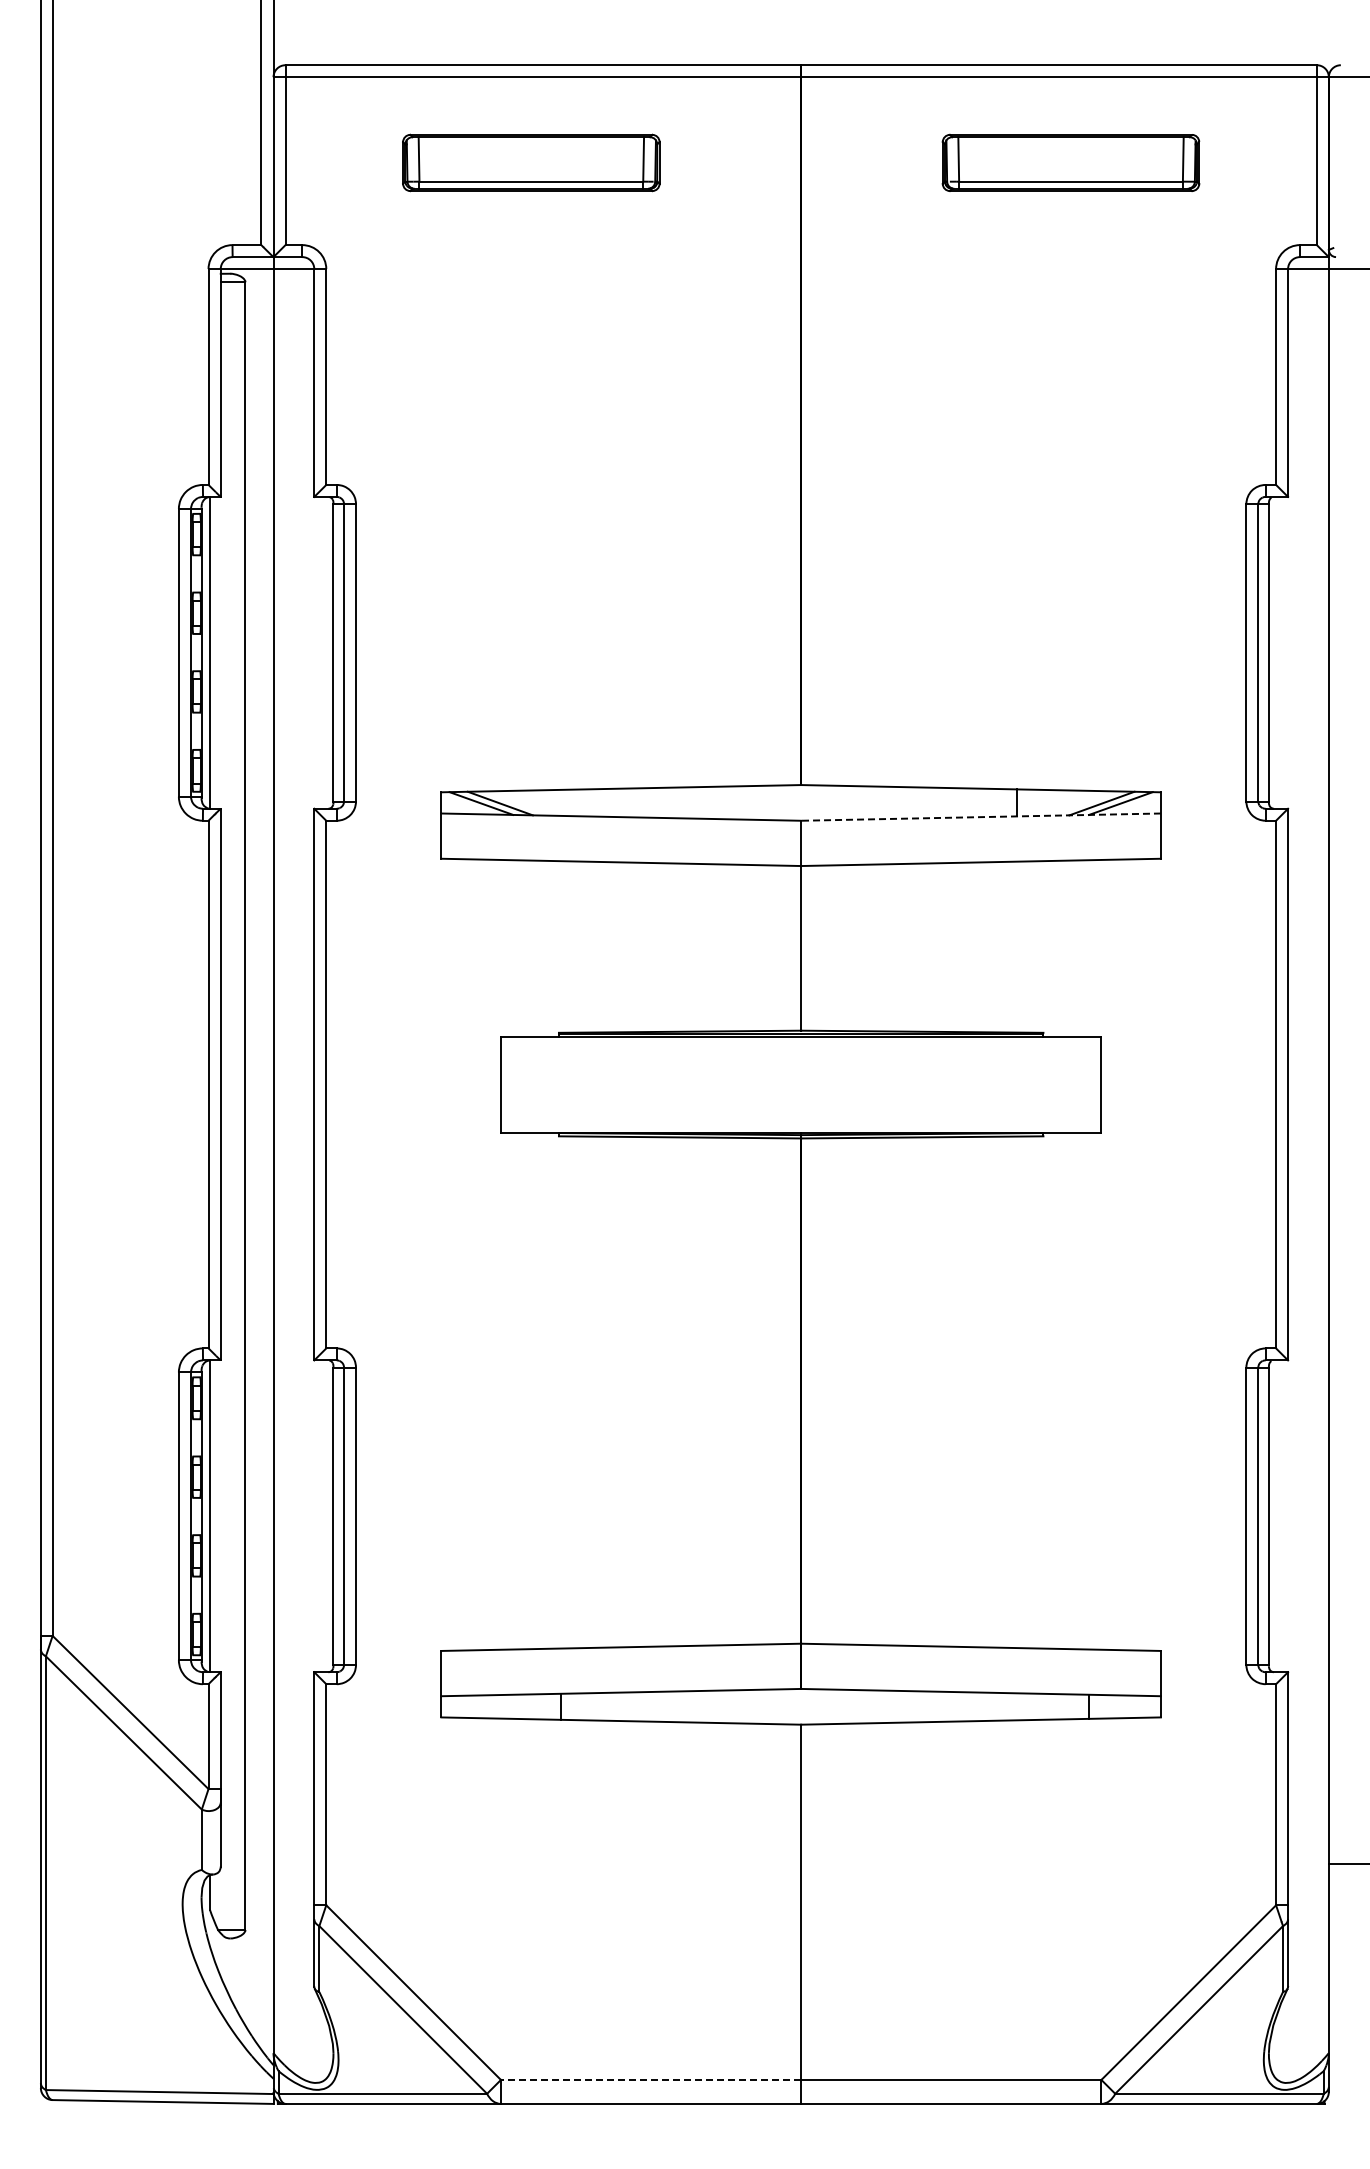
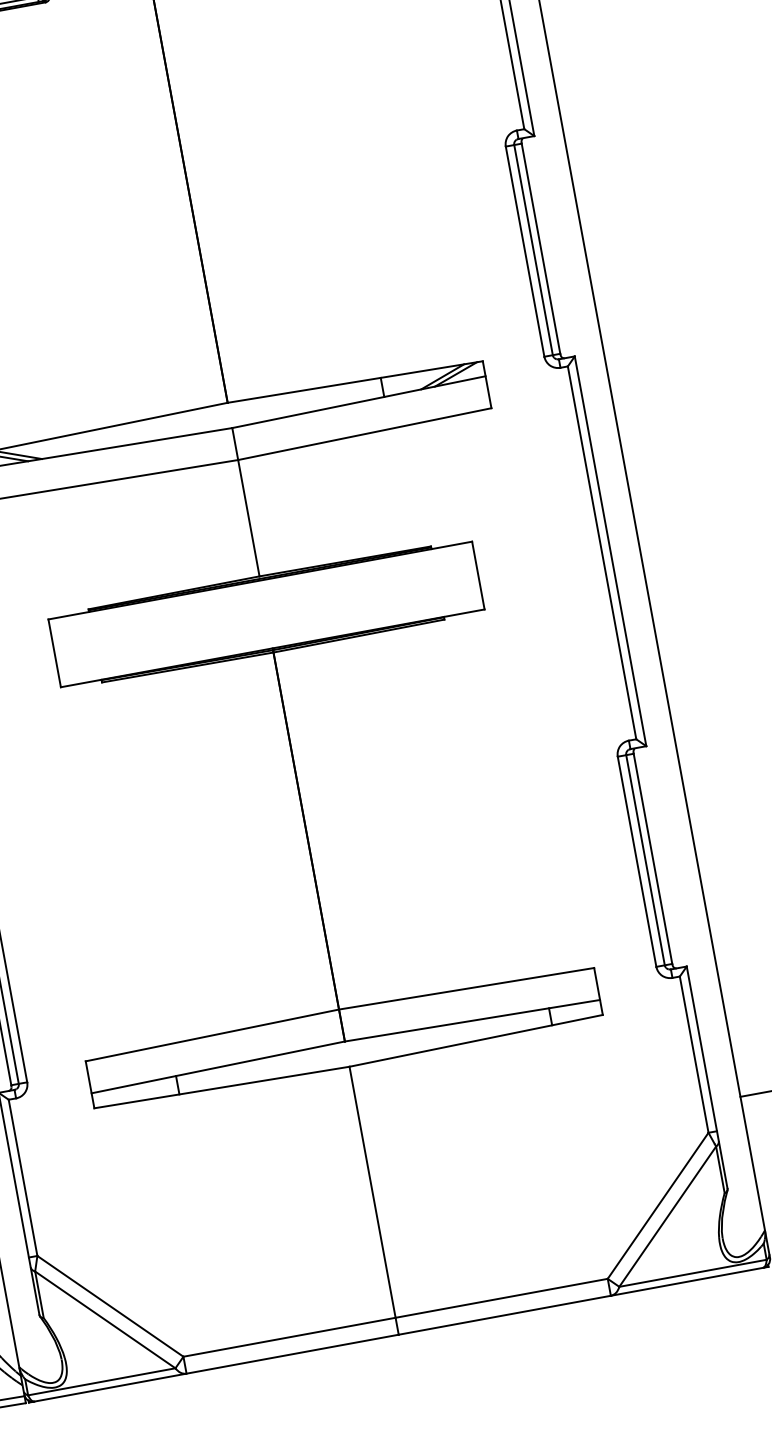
line: (981, 817) -> (359, 402), dashed -> solid
line: (650, 2079) -> (289, 1337), dashed -> solid

